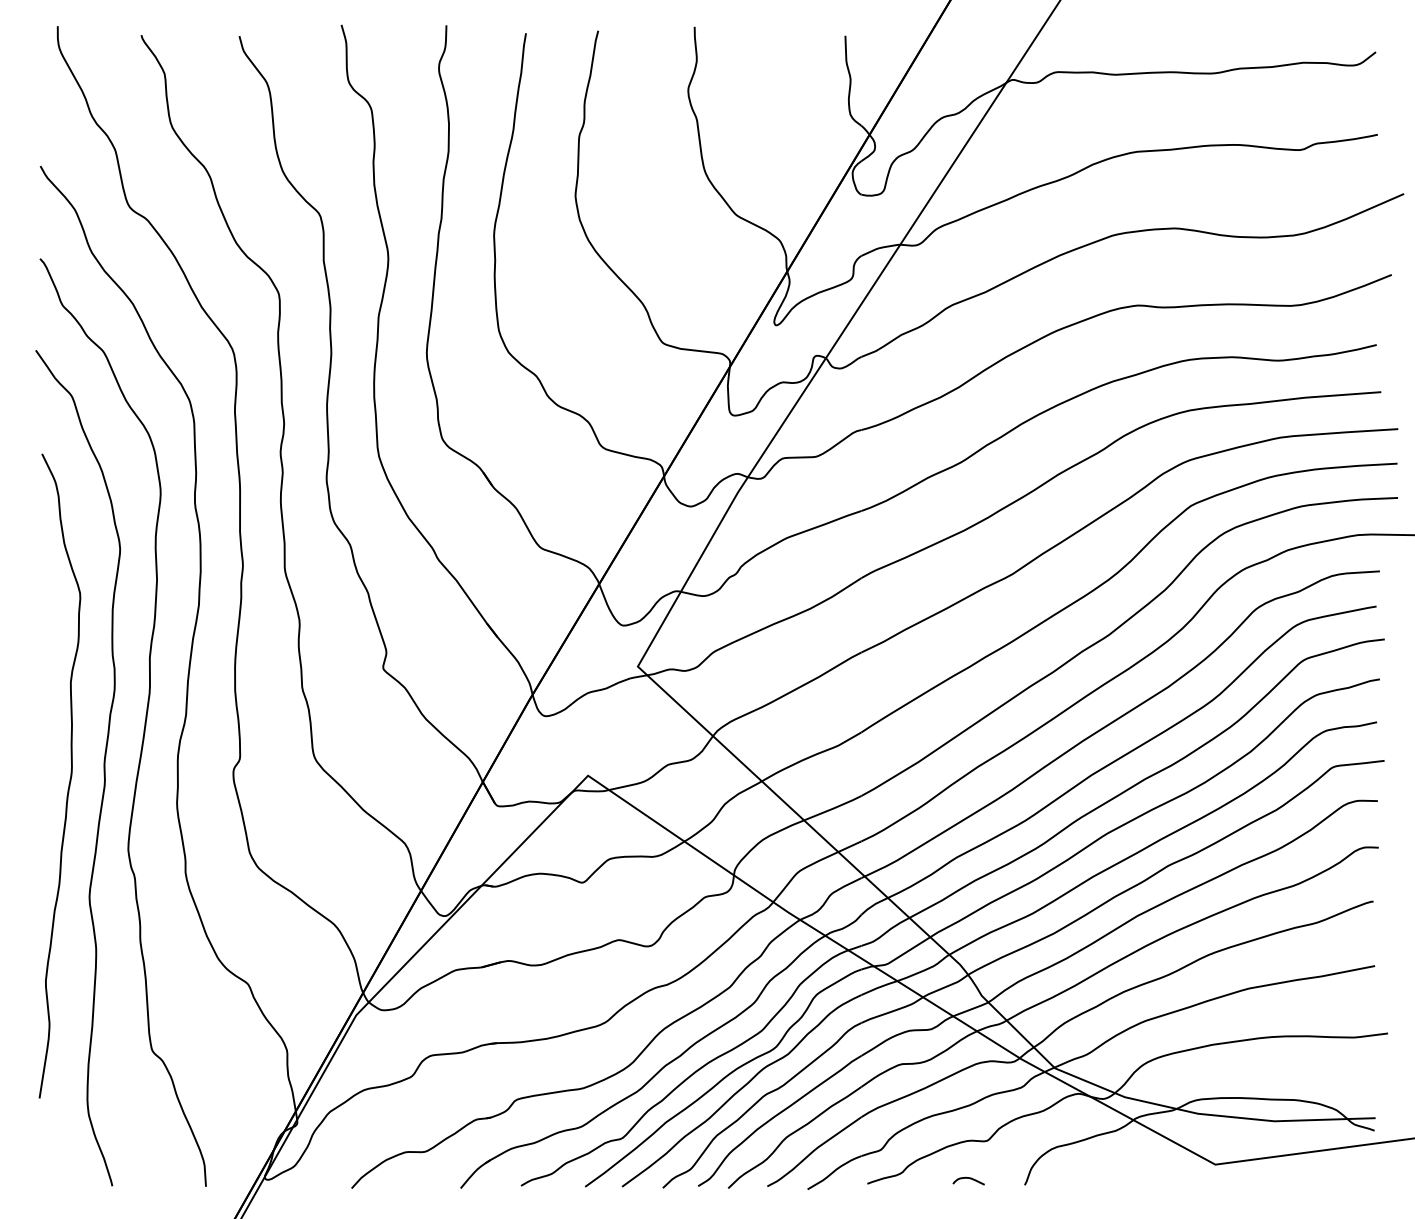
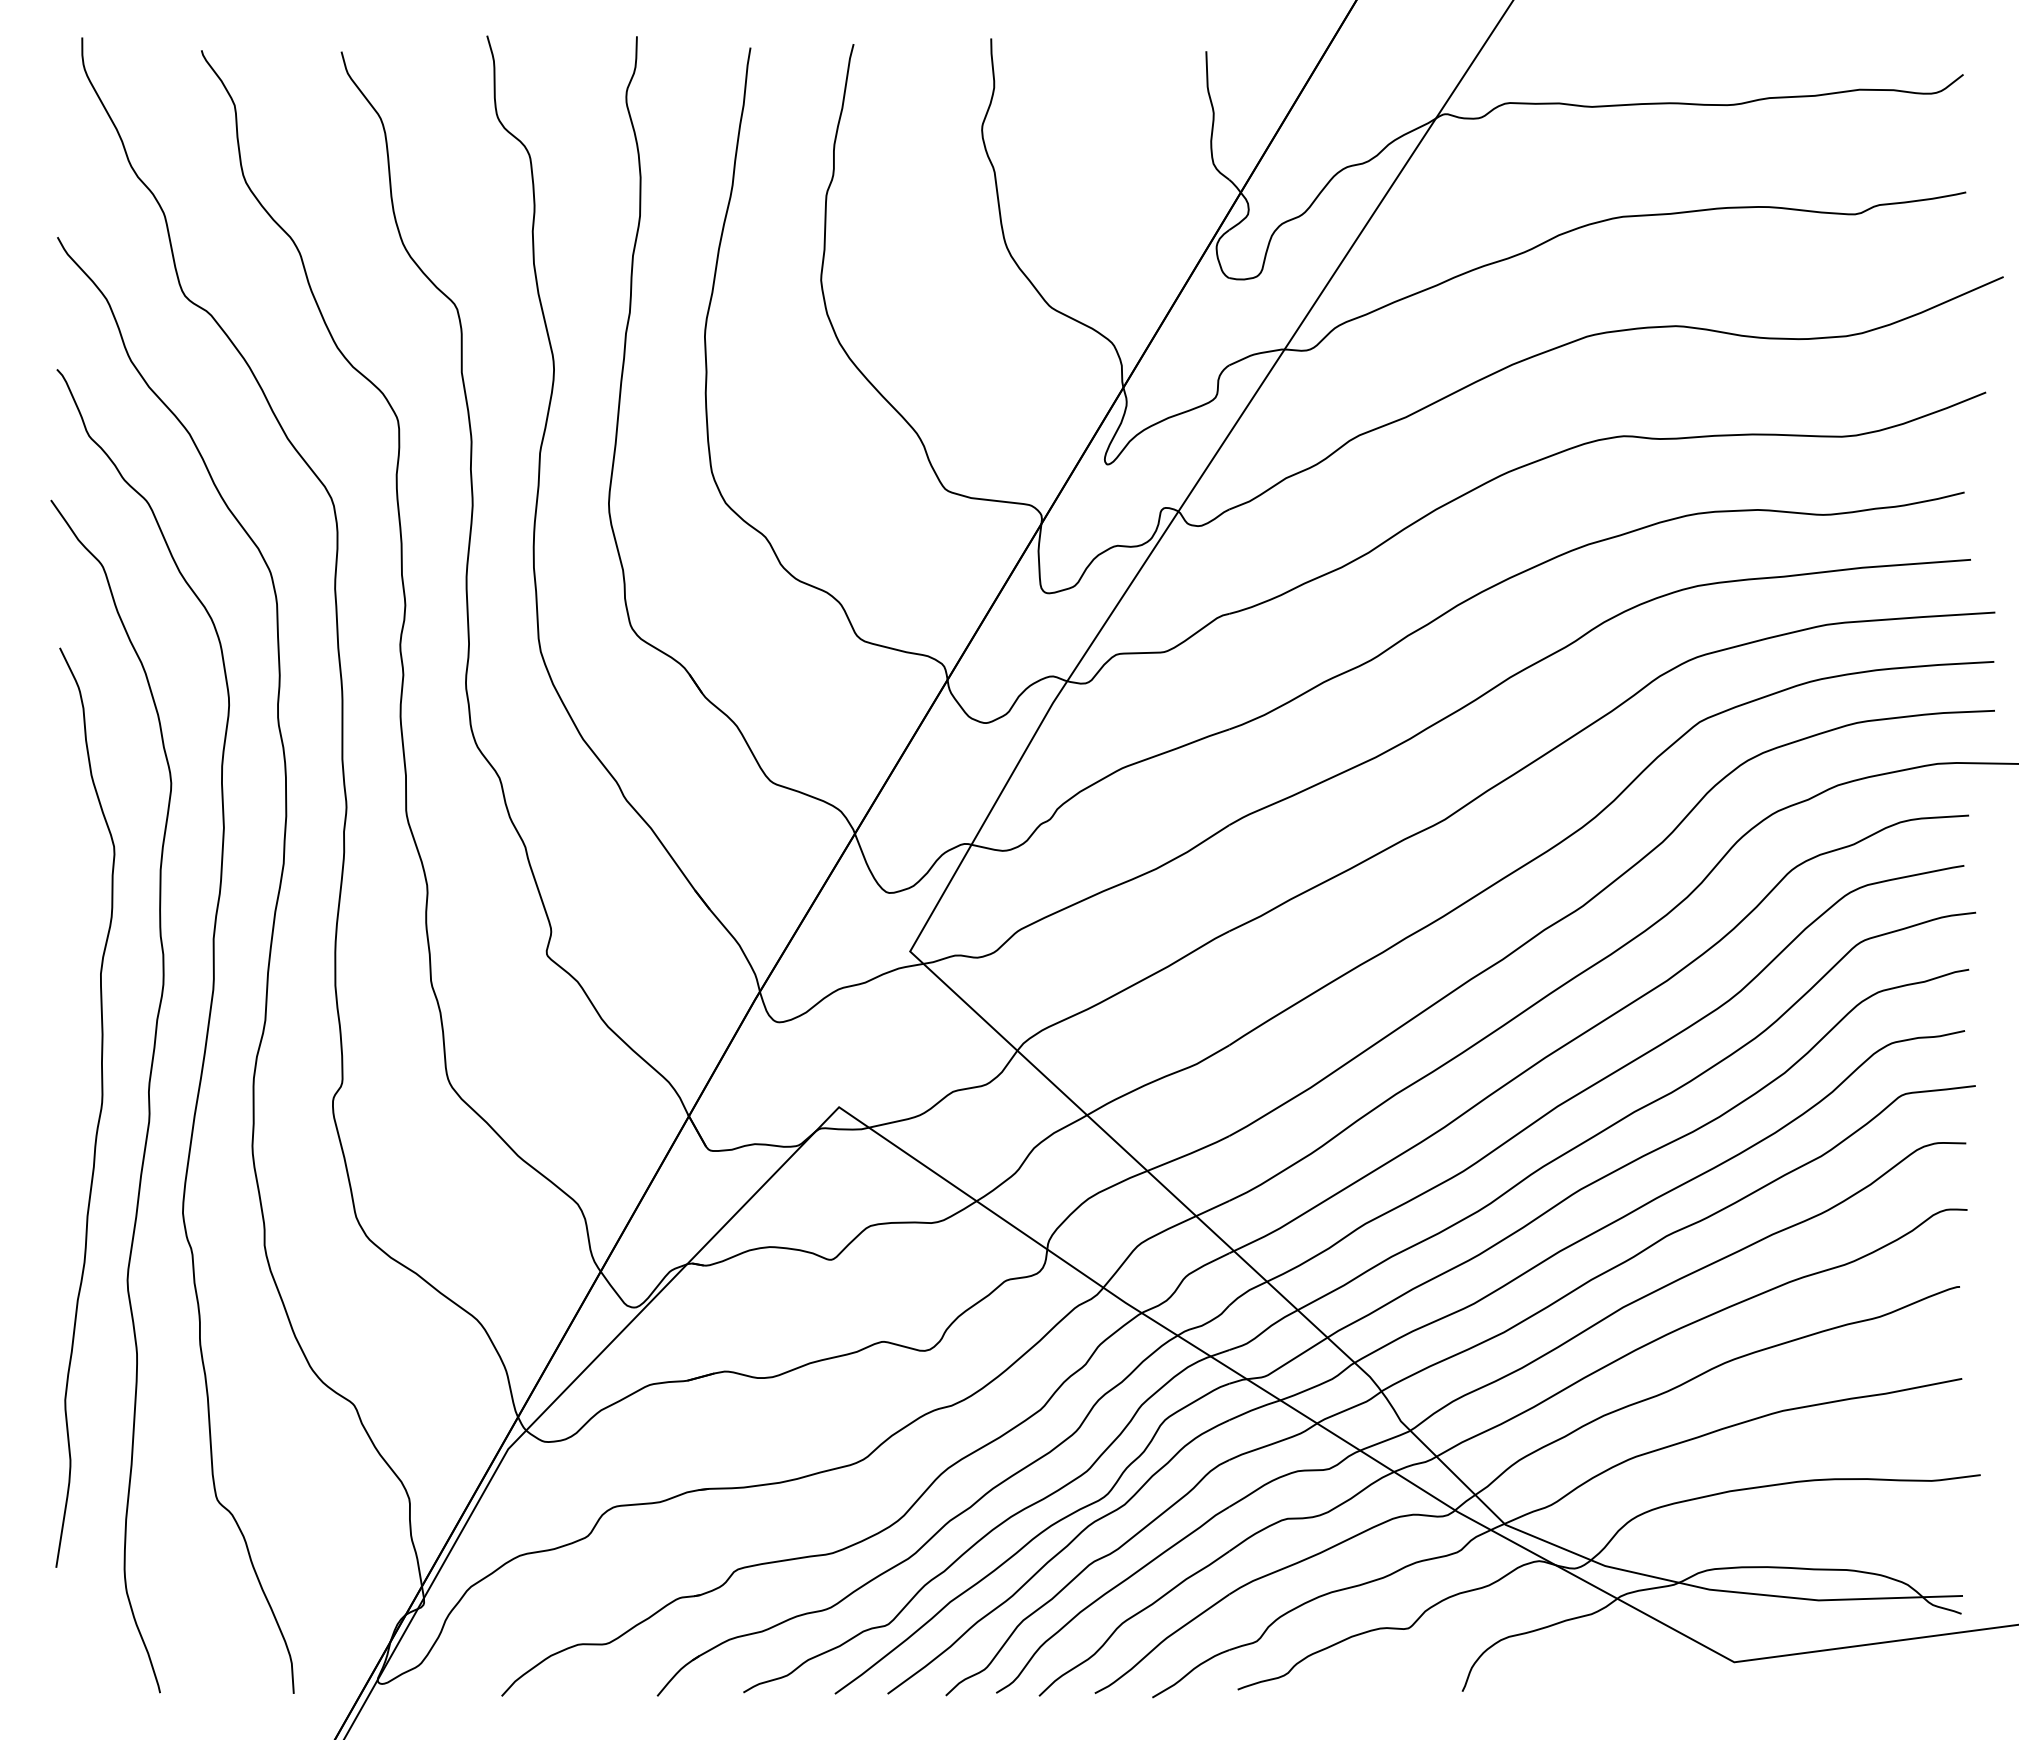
curve: (968, 1178) -> (1382, 1682), removed

